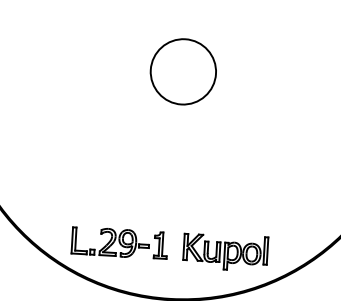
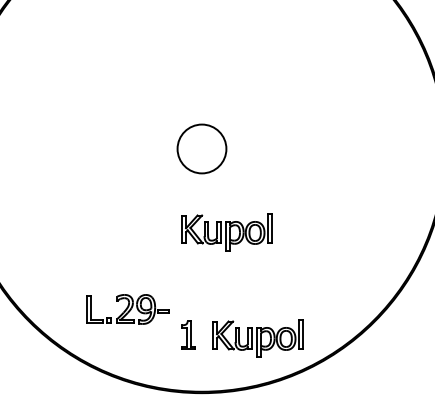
circle: (182, 71) -> (201, 148), size x0.7
part: (201, 151) -> (226, 232), added
part: (110, 242) -> (127, 309), moved

